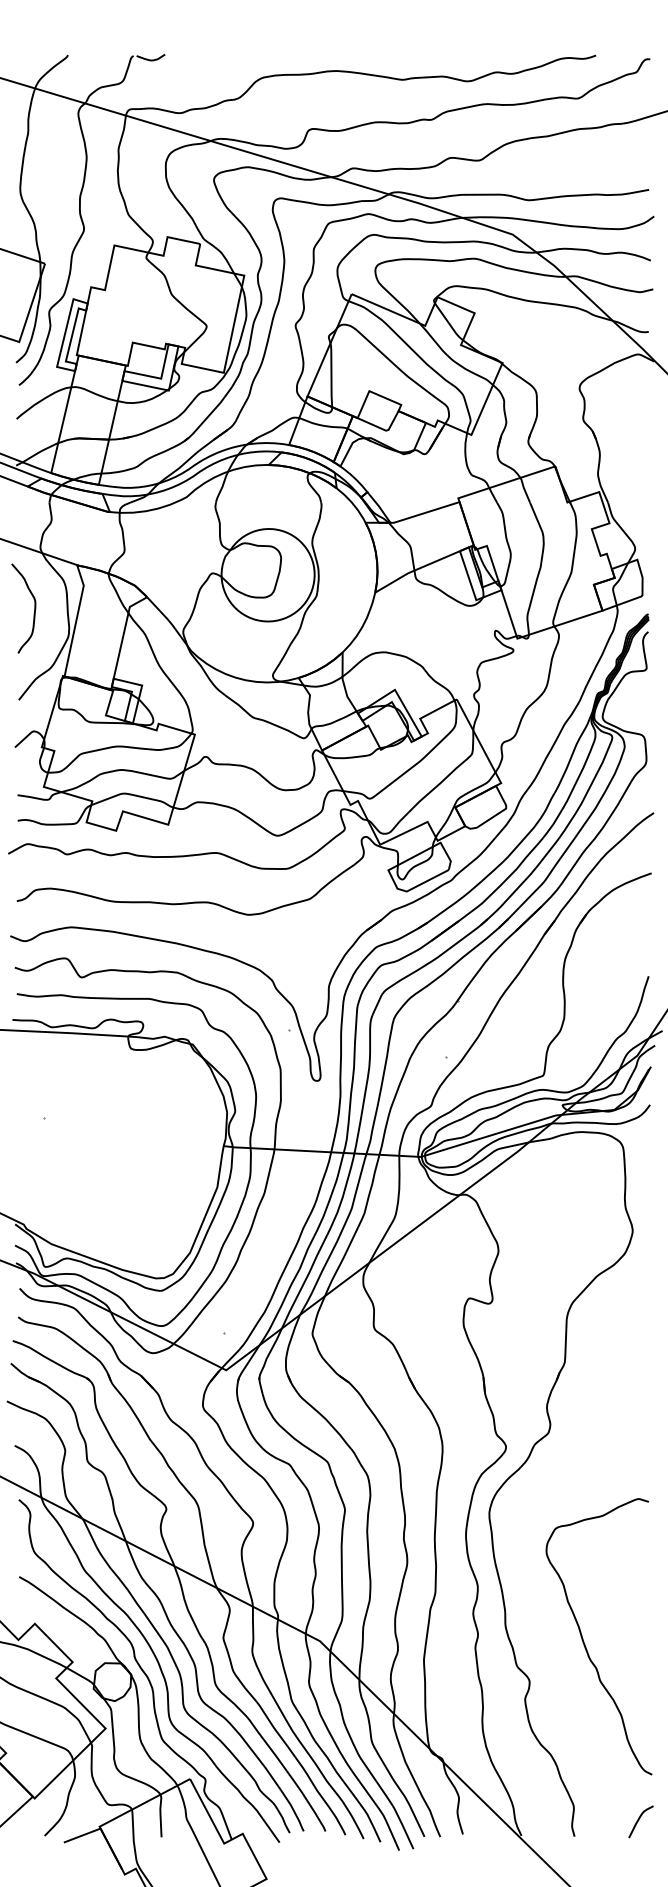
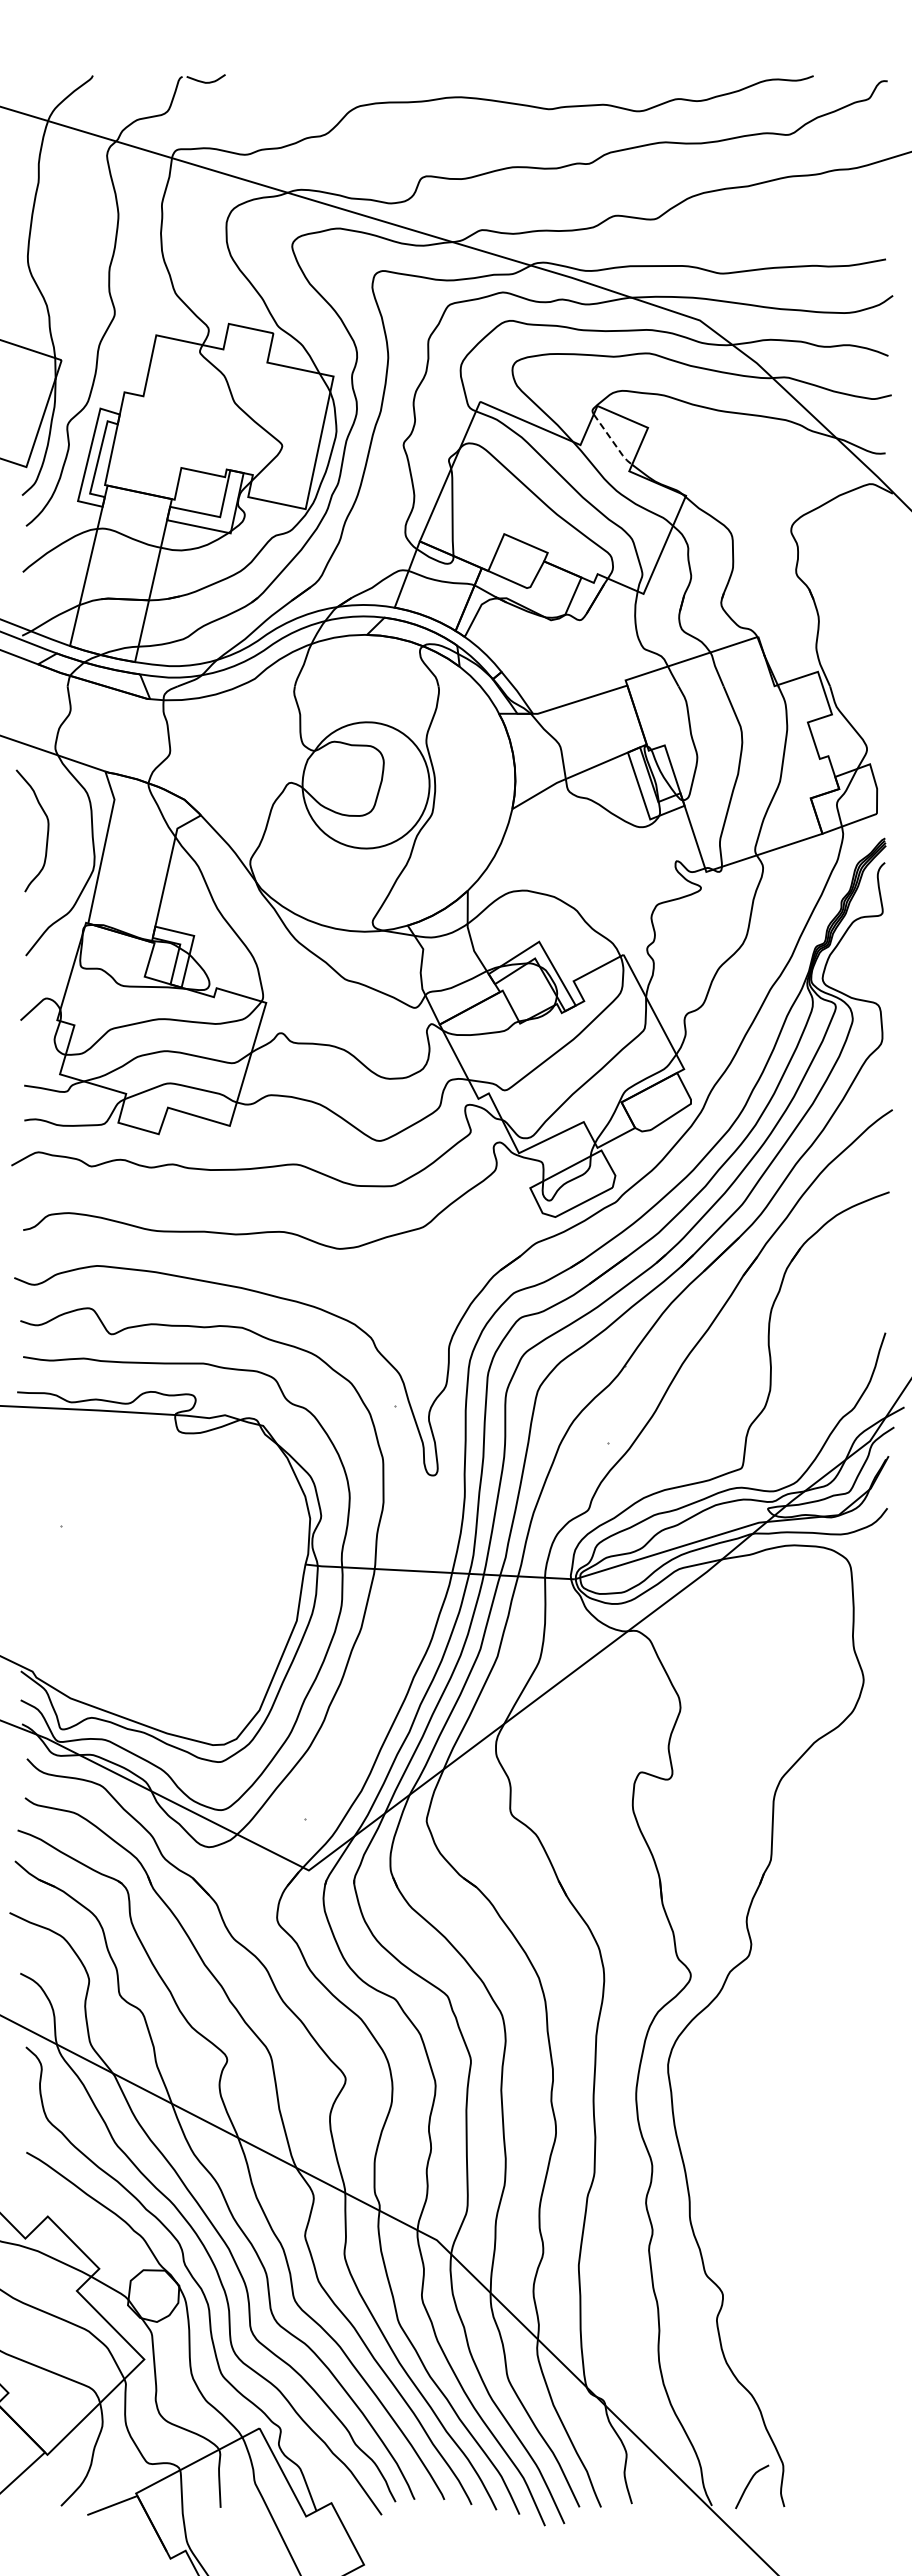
line: (449, 323) -> (613, 441), solid -> dashed
curve: (584, 1643) -> (798, 2243), removed
curve: (639, 1820) -> (749, 2484), moved

